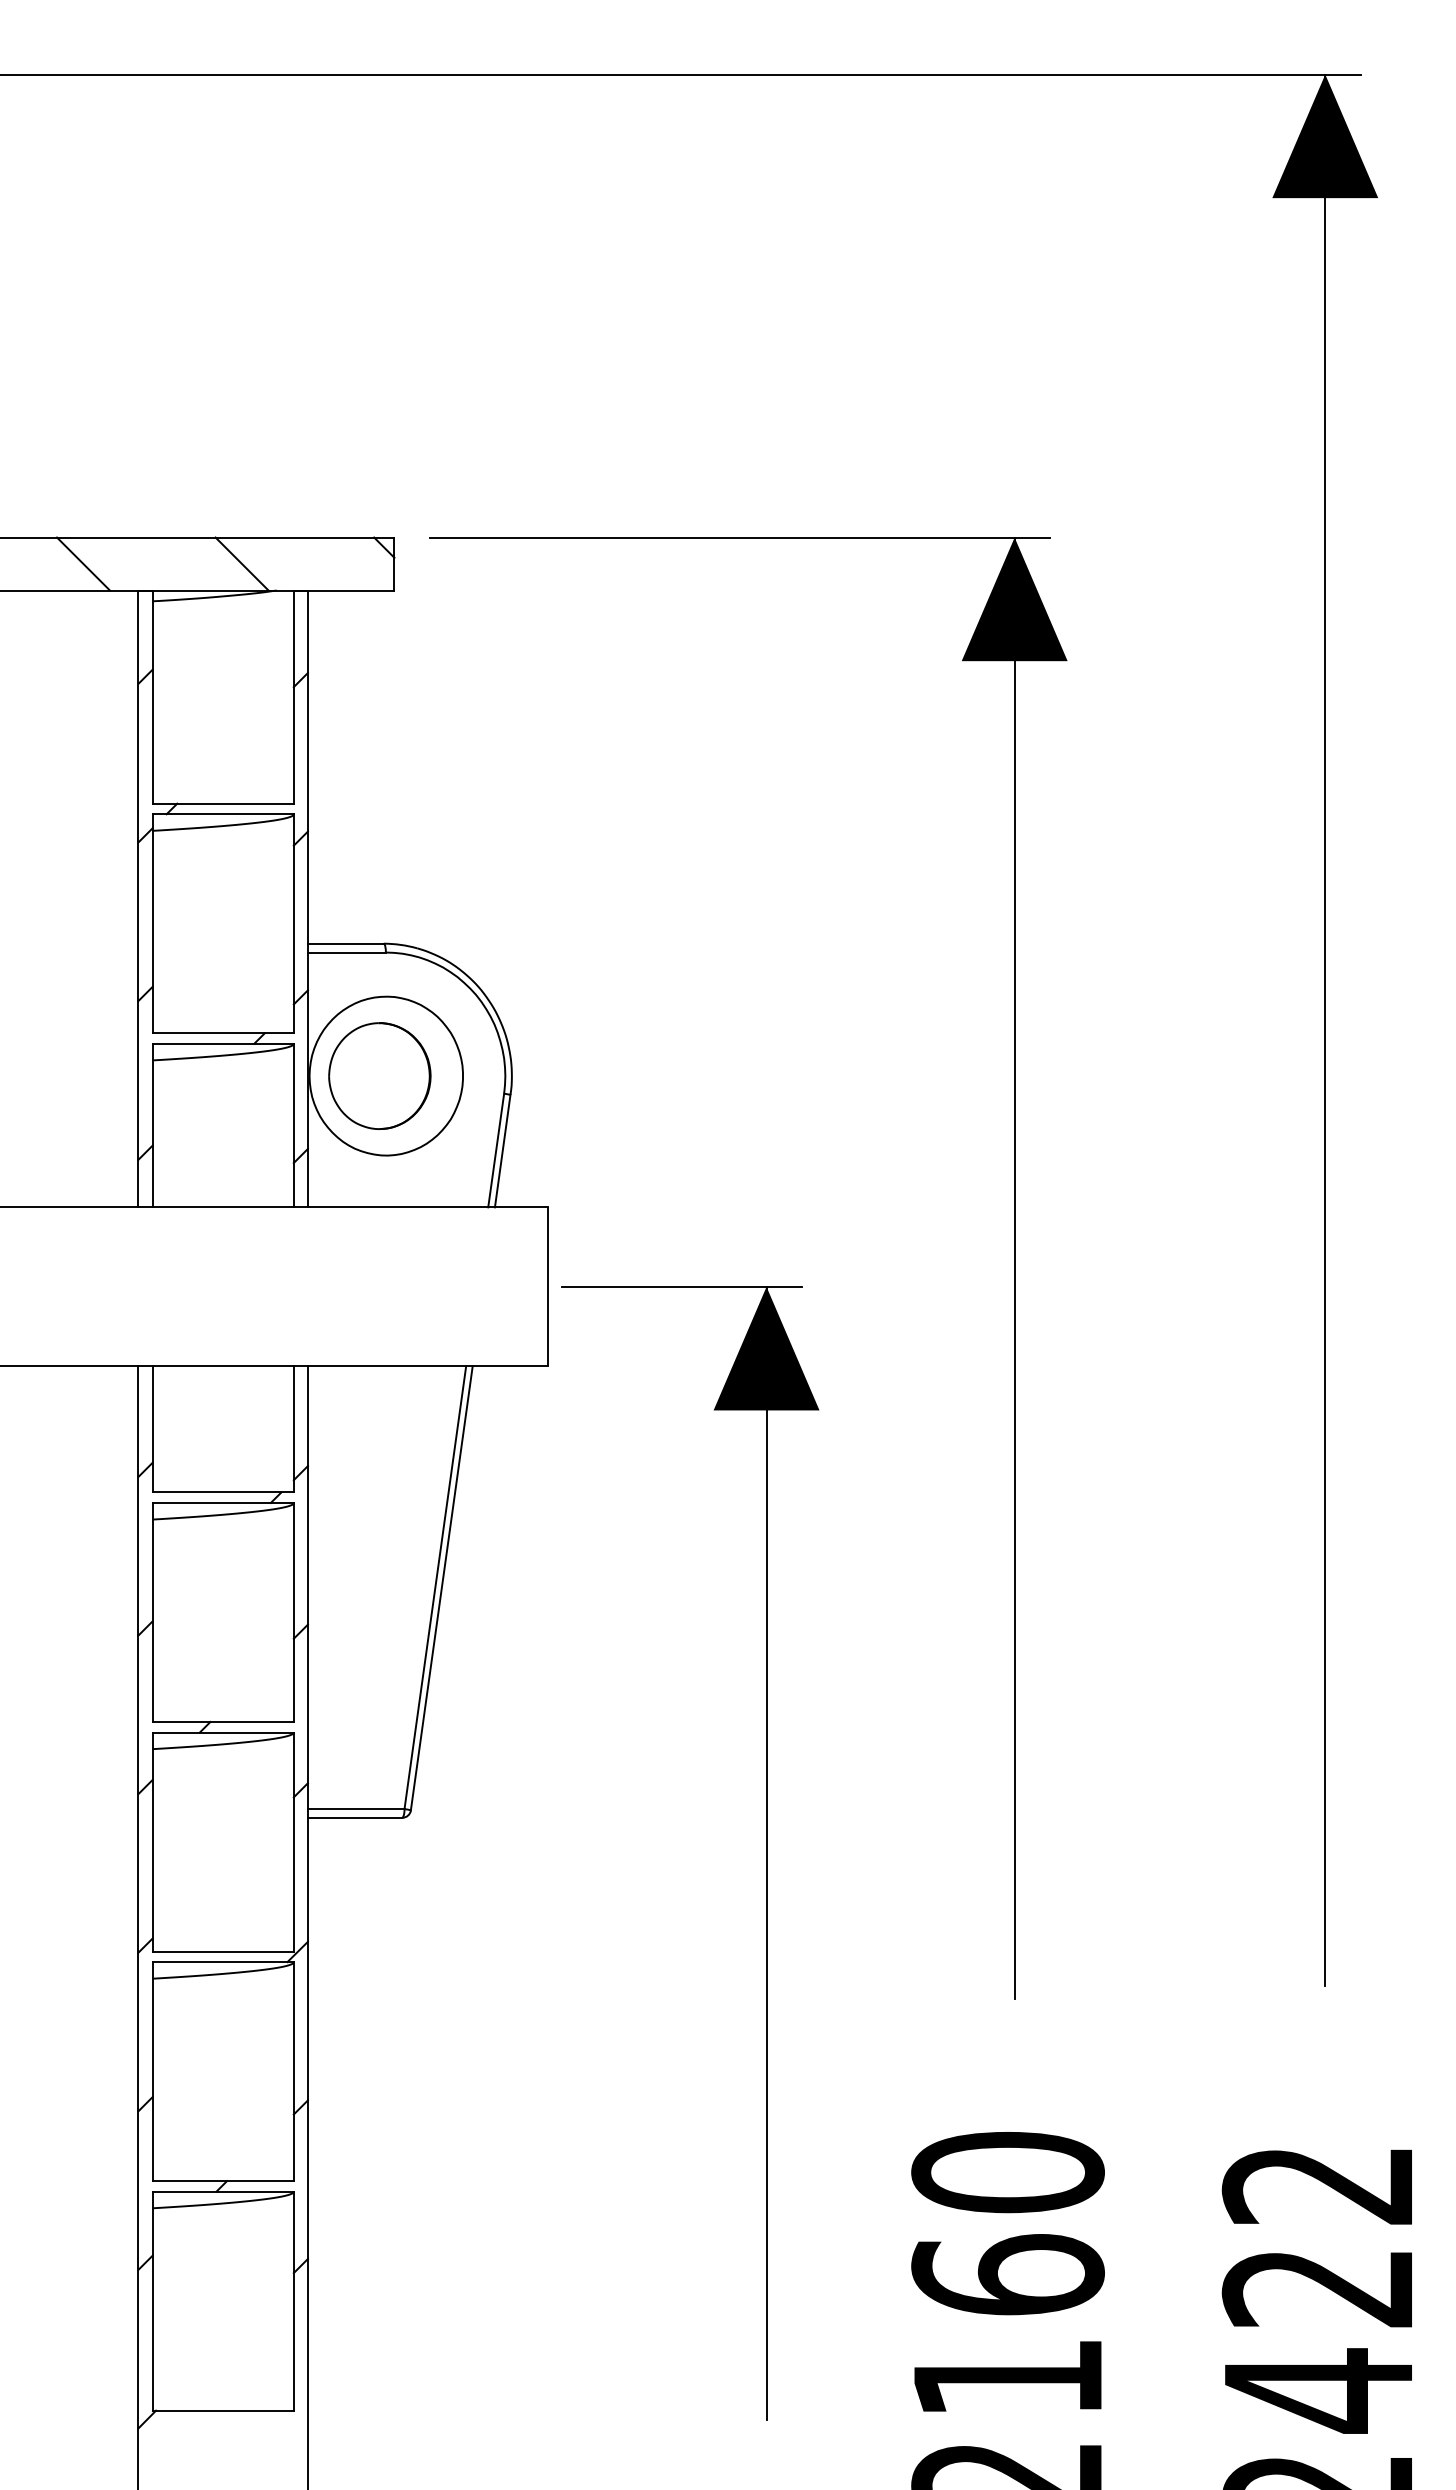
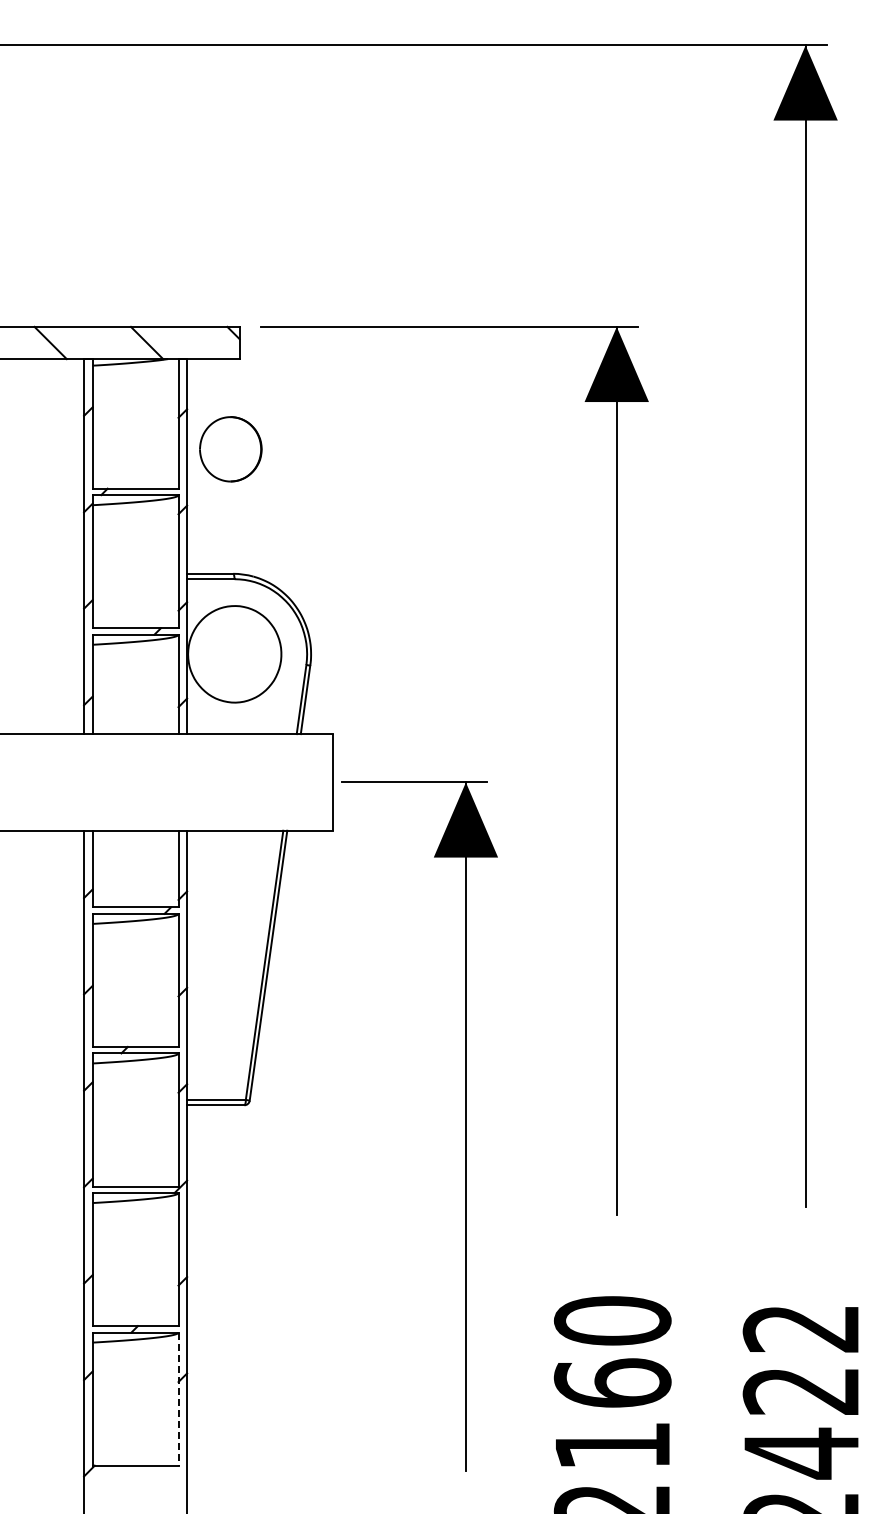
part: (379, 1076) -> (230, 449), moved
line: (293, 2301) -> (178, 1399), solid -> dashed

